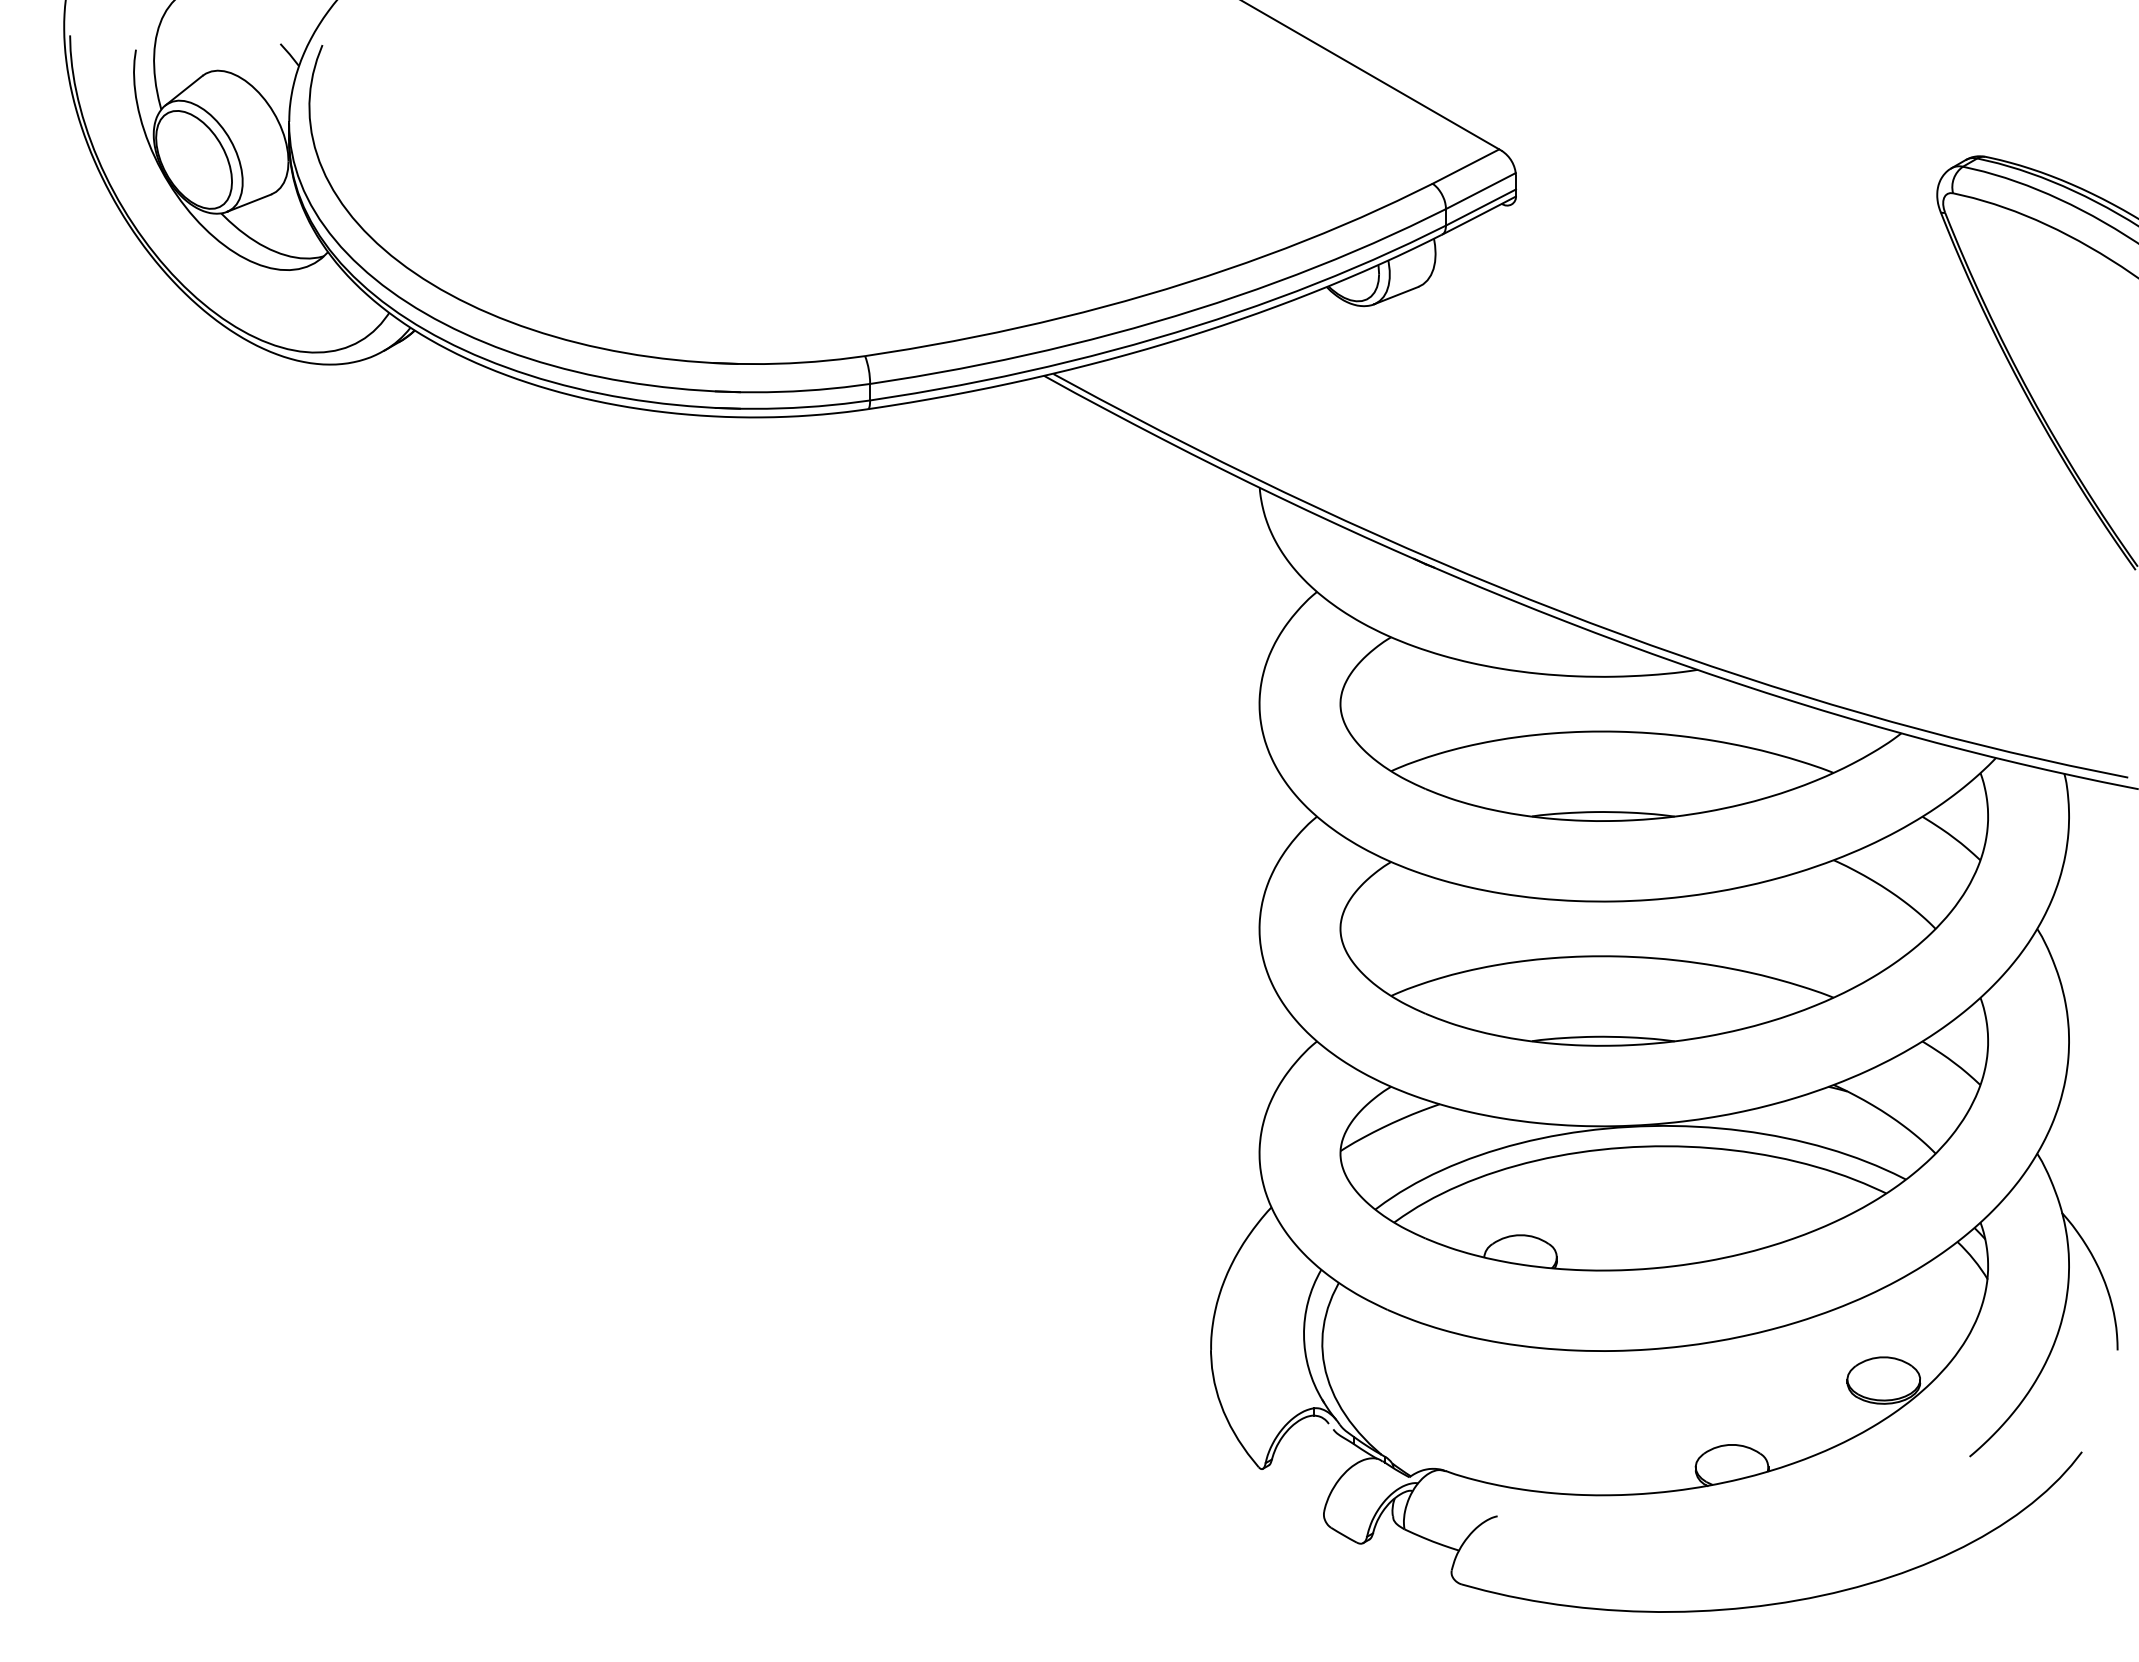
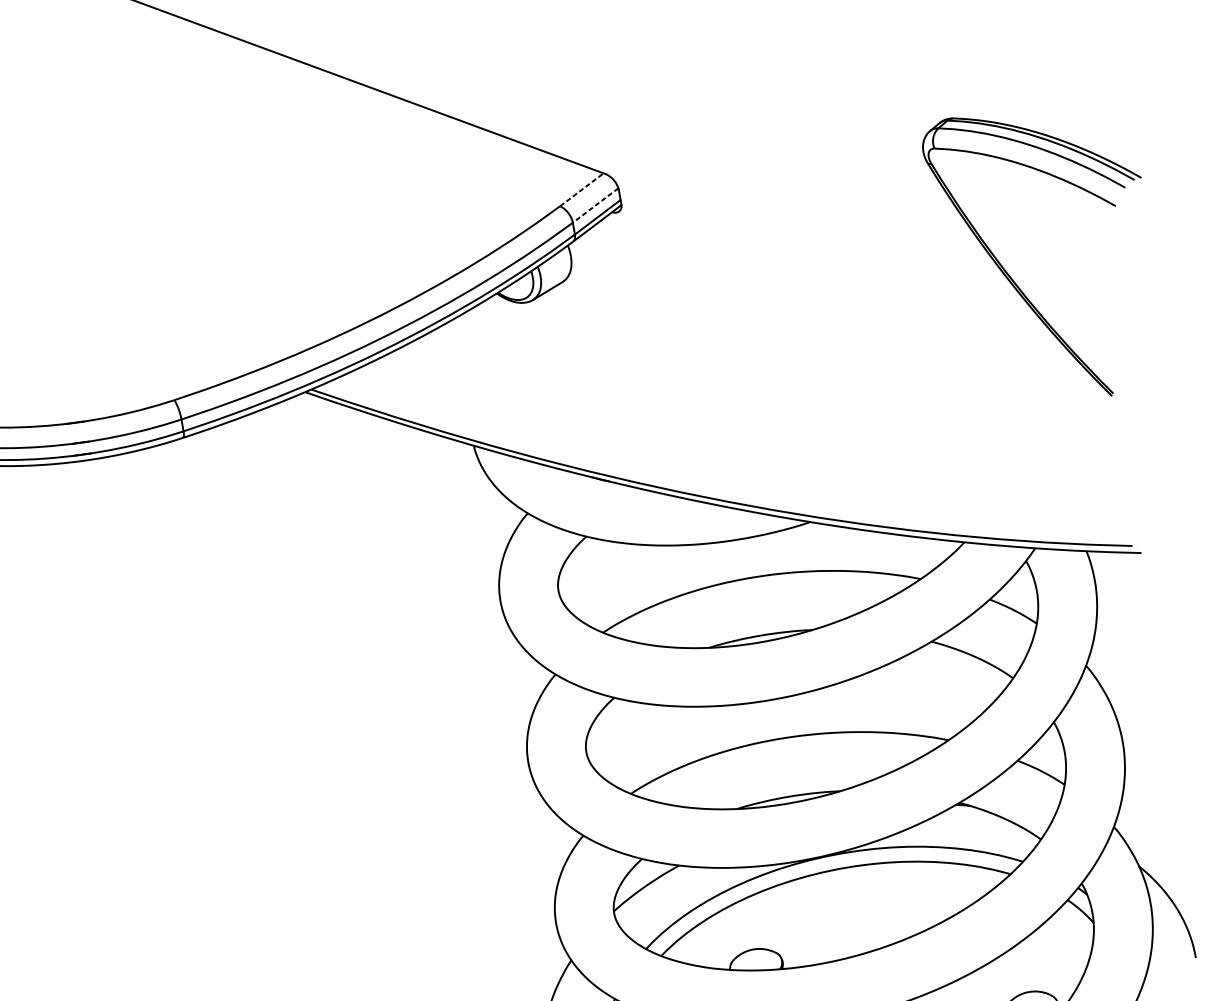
line: (1466, 166) -> (582, 189), solid -> dashed
line: (1480, 191) -> (595, 205), solid -> dashed

